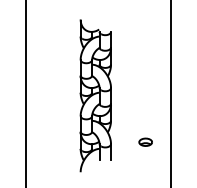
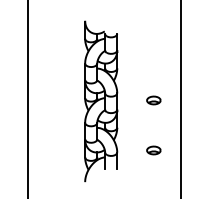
part: (145, 94) -> (153, 100), added

